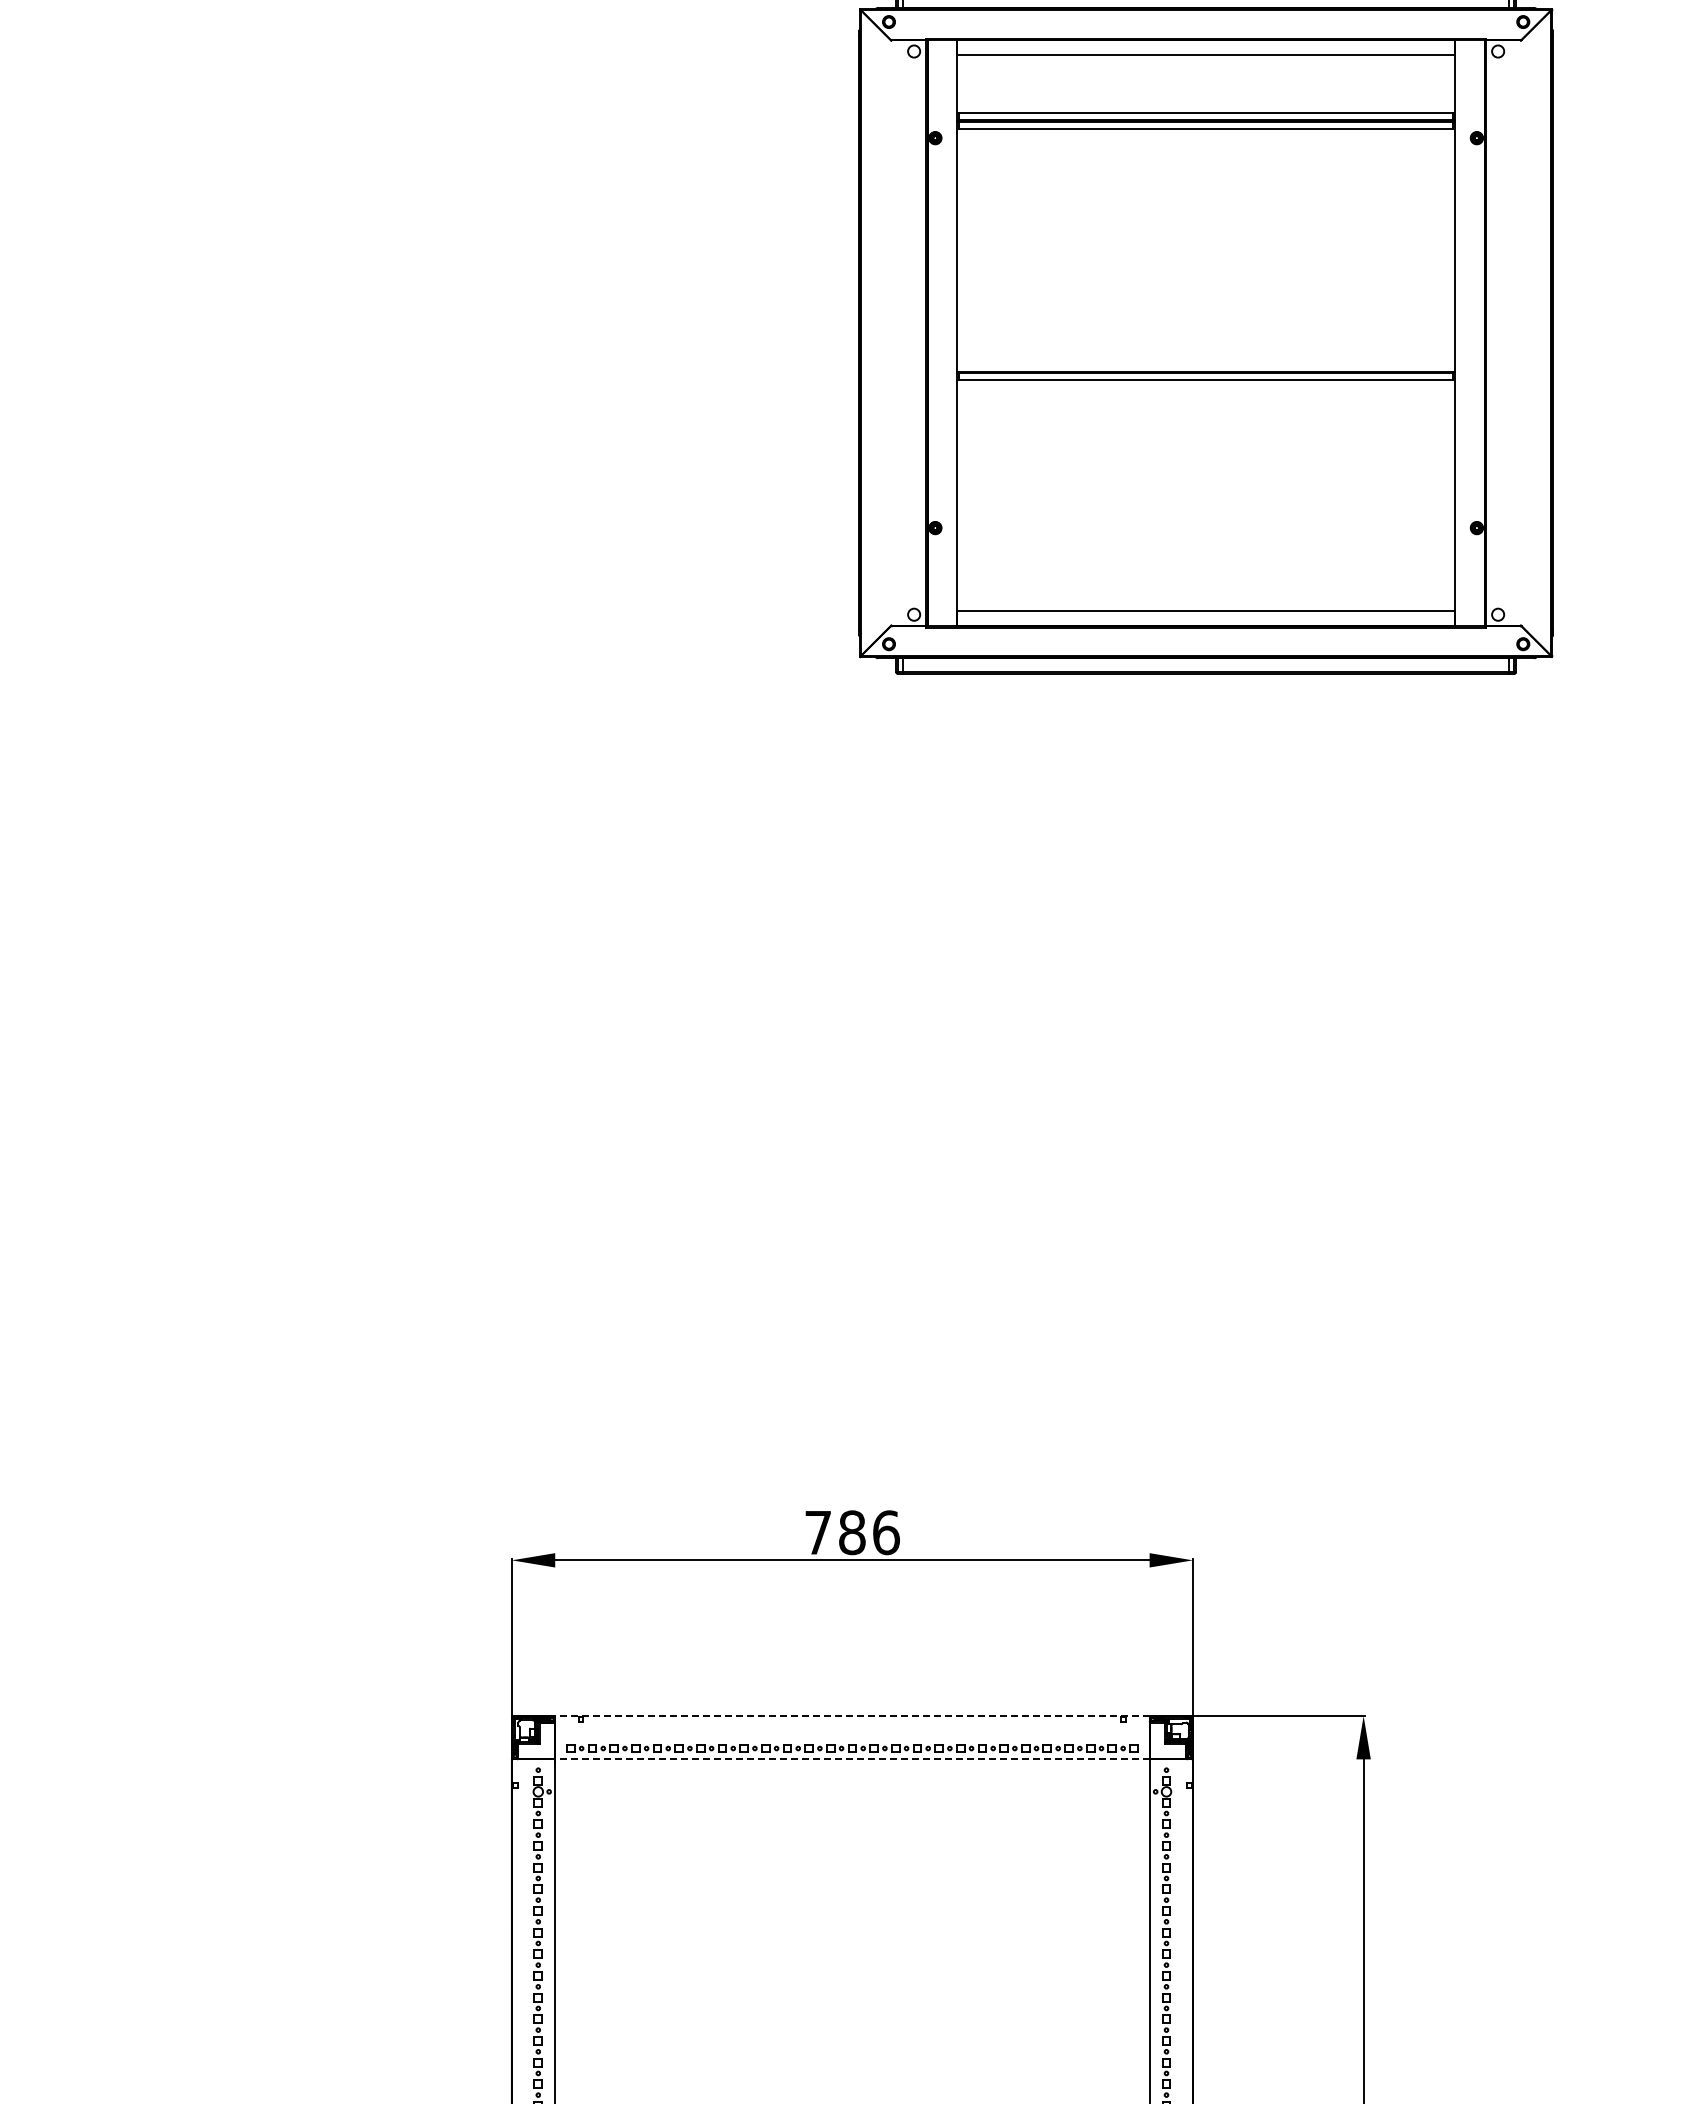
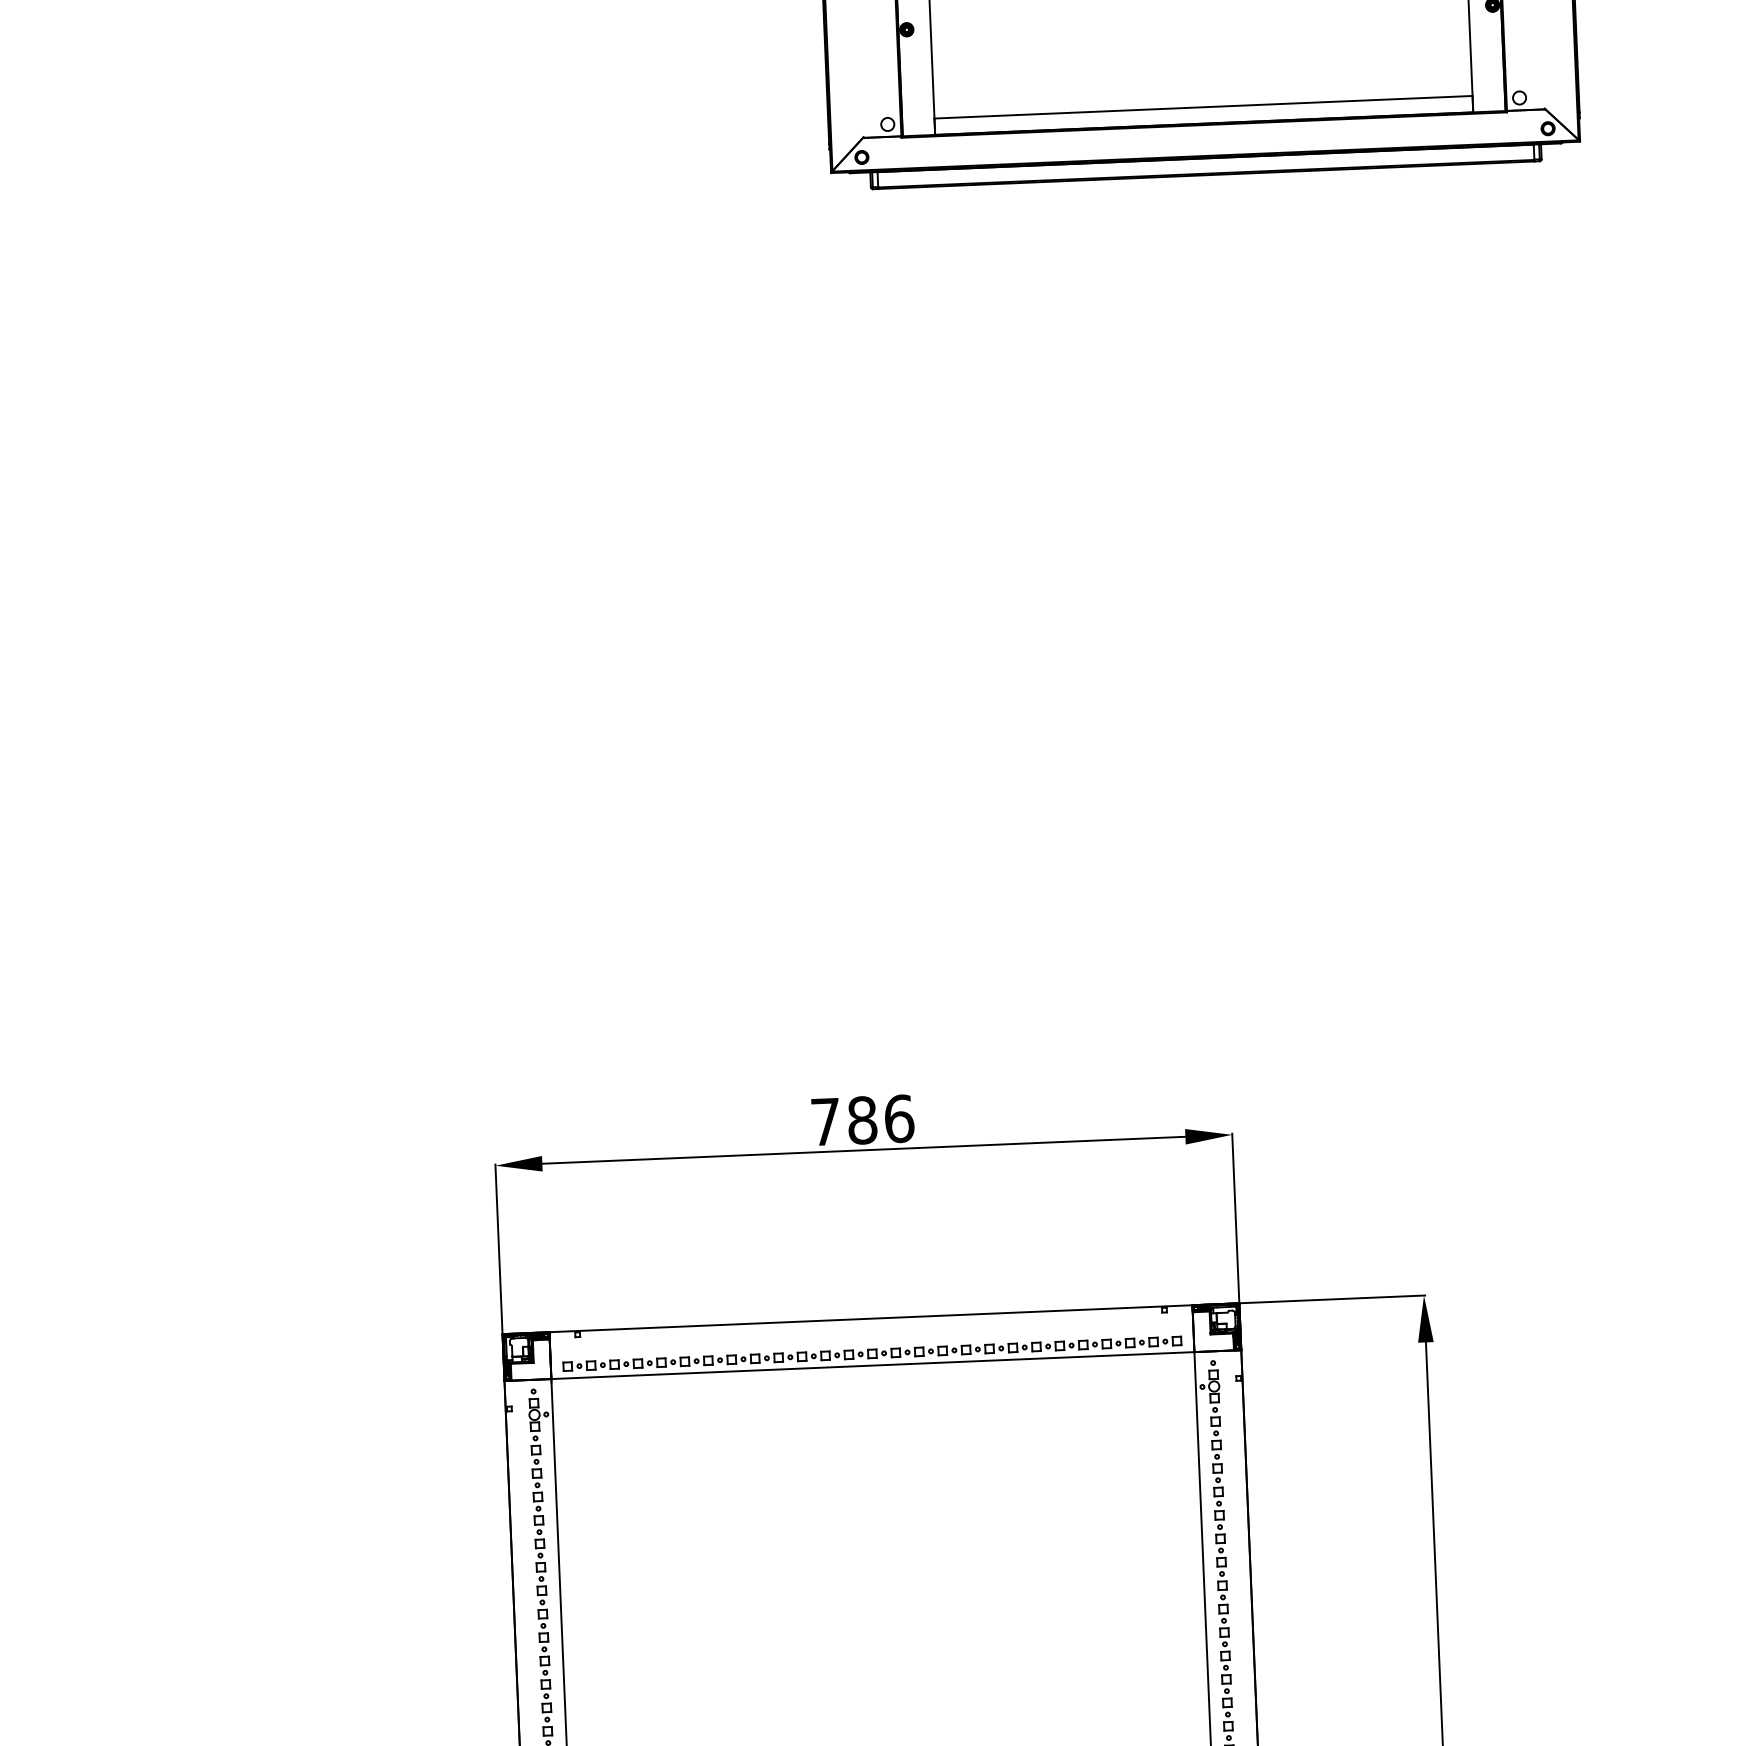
line: (851, 1716) -> (869, 1319), dashed -> solid
line: (851, 1759) -> (871, 1365), dashed -> solid

